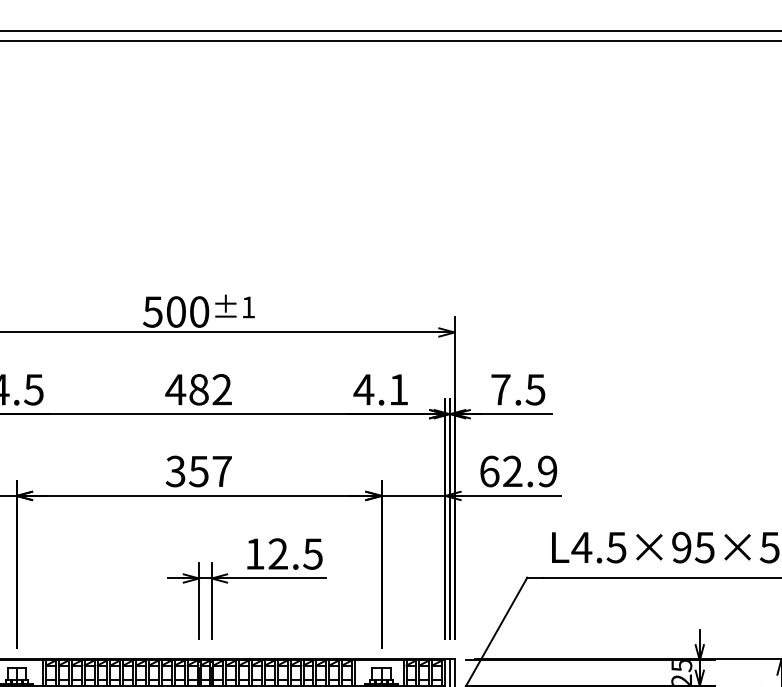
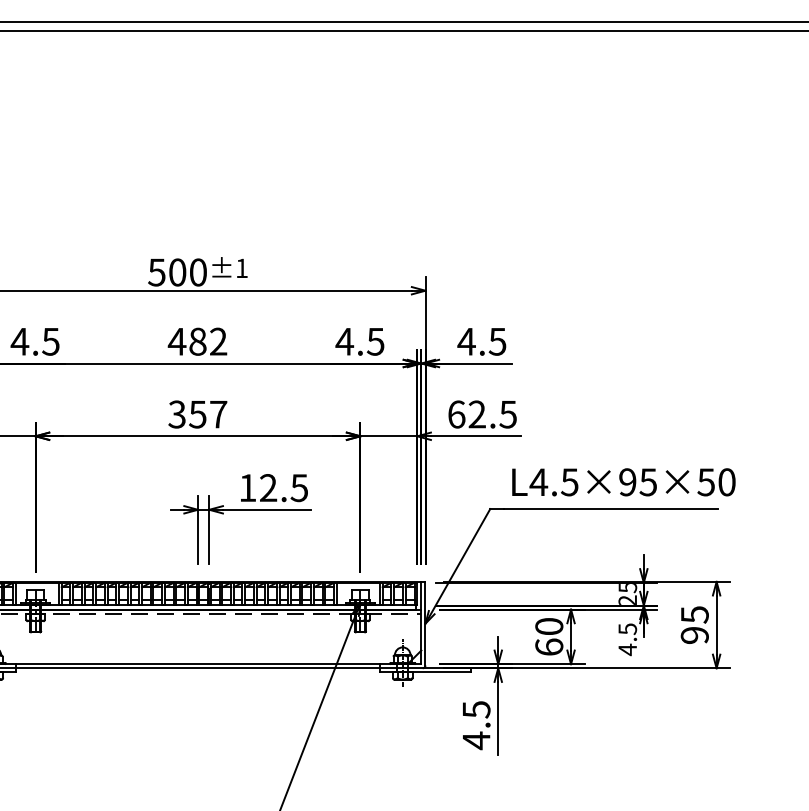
text: (398, 389) -> (375, 341), 4.1 -> 4.5
text: (500, 389) -> (466, 341), 7.5 -> 4.5
text: (546, 471) -> (507, 414), 62.9 -> 62.5

